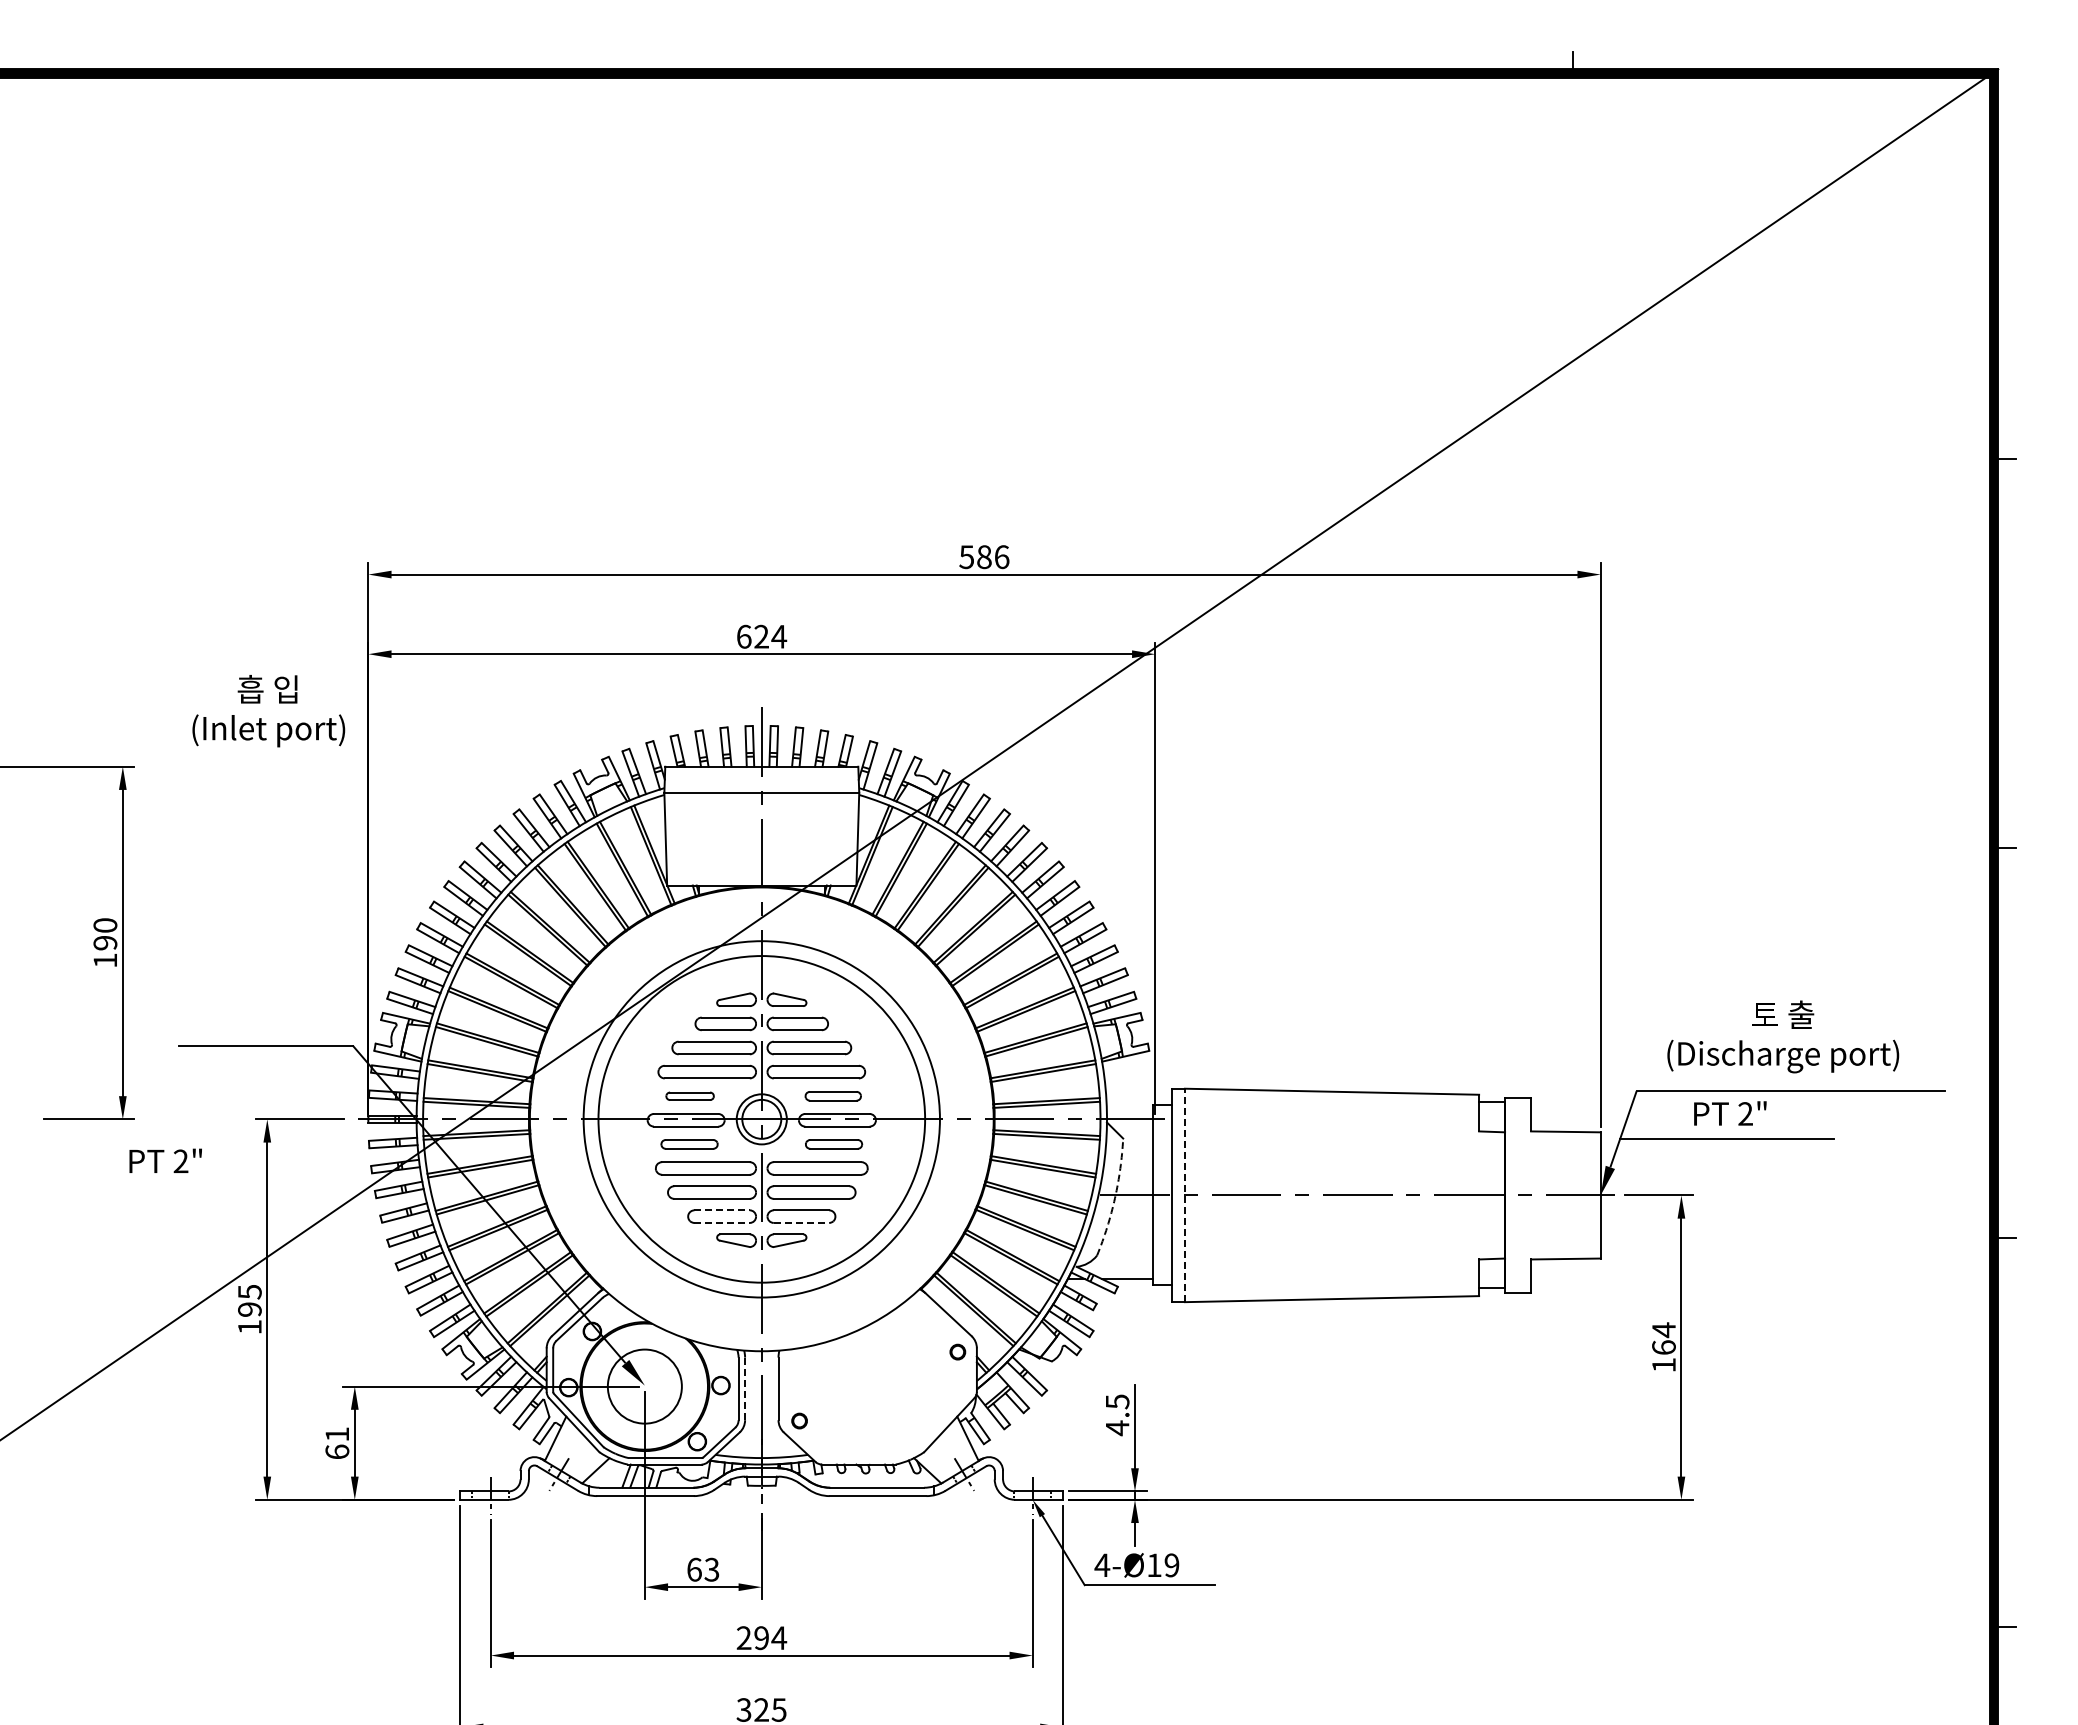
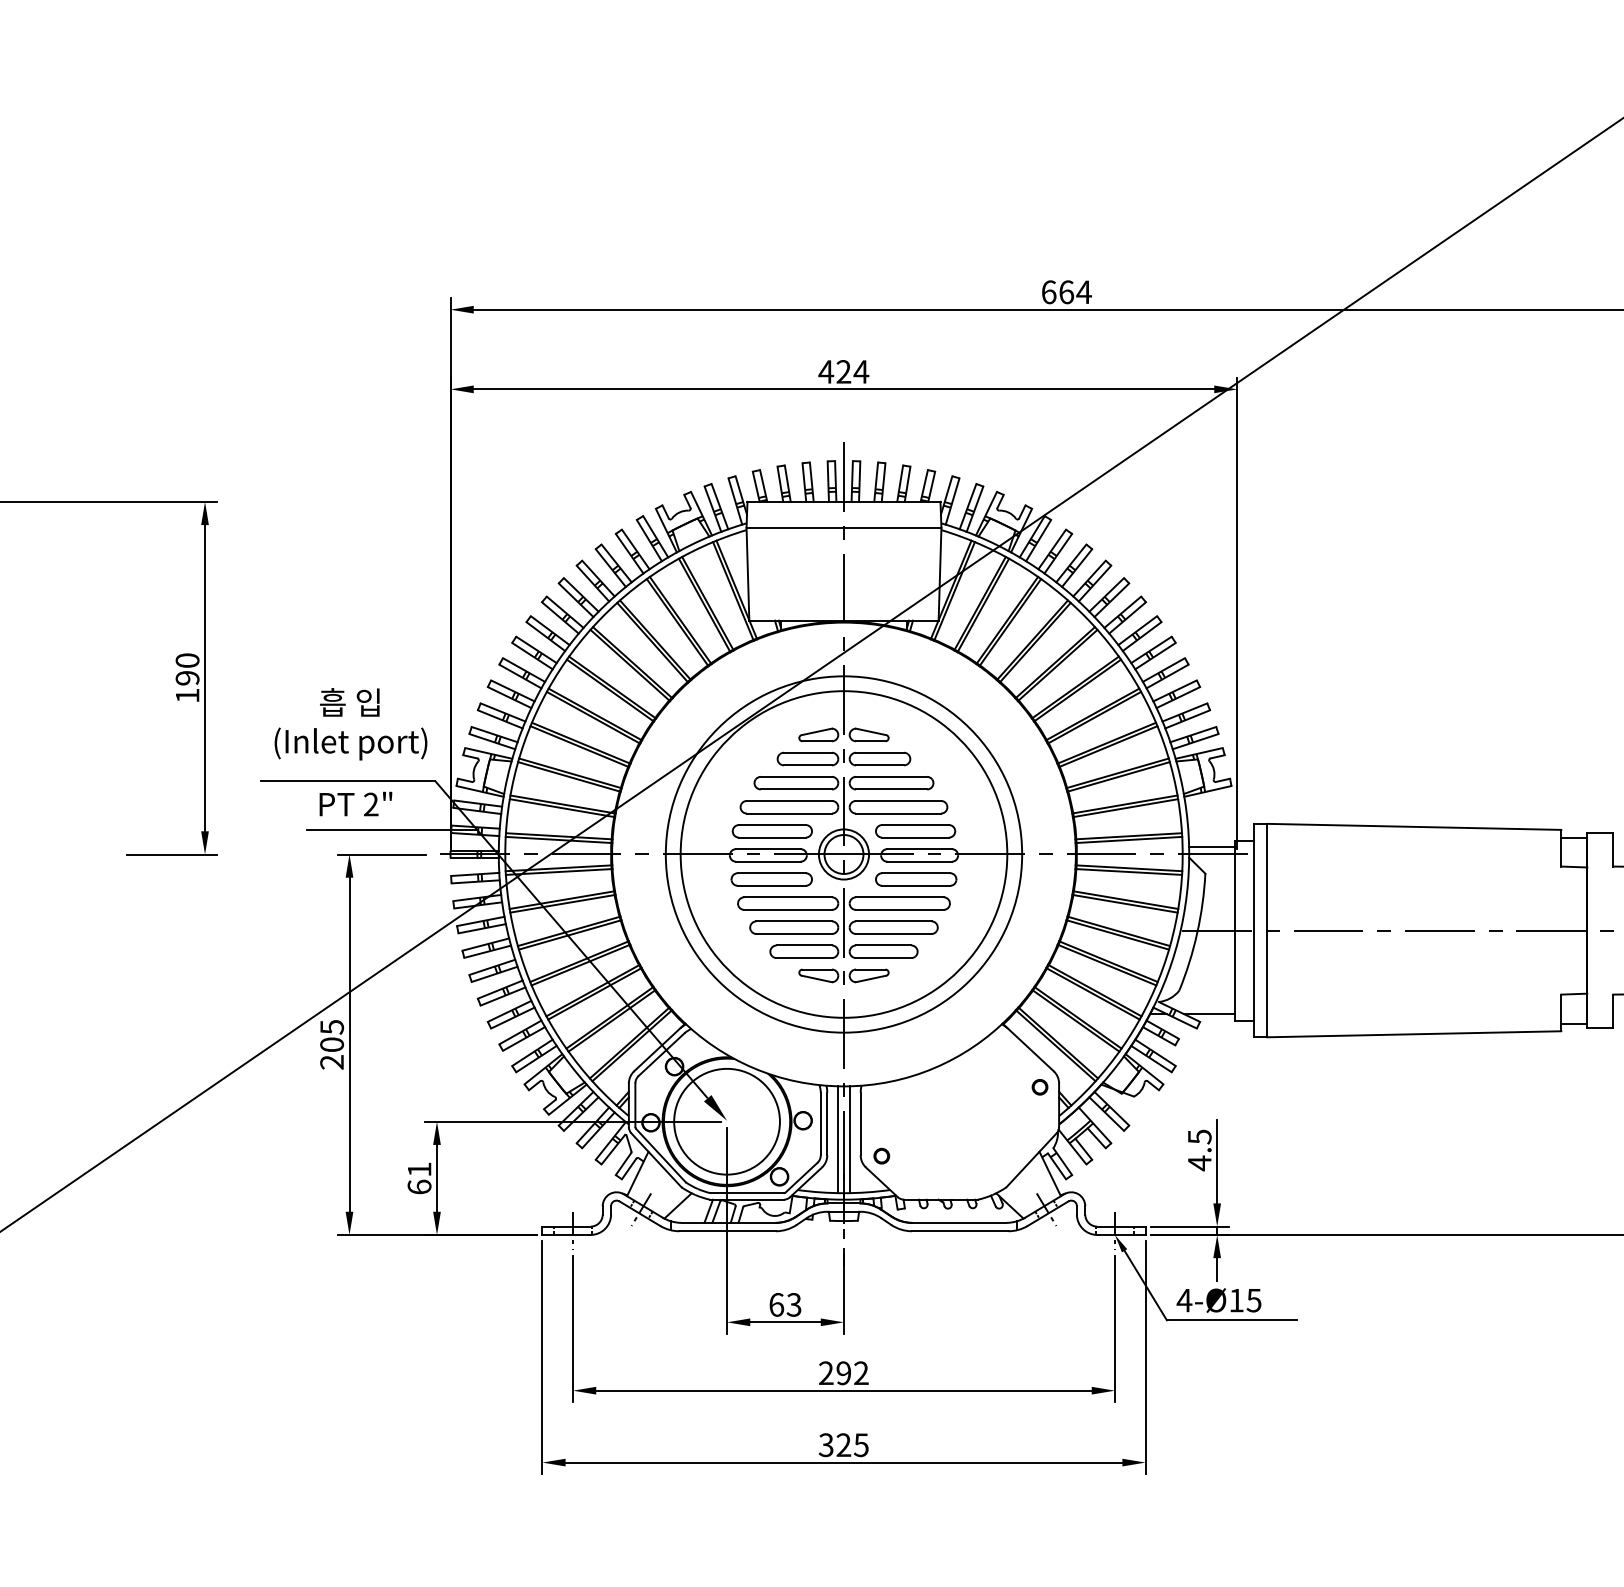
text: (984, 557) -> (1066, 292), 586 -> 664
text: (743, 636) -> (825, 371), 624 -> 424
text: (268, 711) -> (350, 724), moved
line: (309, 1094) -> (391, 829), added
part: (689, 1096) -> (771, 831), size x1.67
part: (832, 1096) -> (914, 831), size x1.43
line: (1129, 1111) -> (1211, 846), added
part: (689, 1144) -> (771, 879), size x1.43
part: (833, 1144) -> (915, 879), size x1.43
text: (165, 1160) -> (355, 803), moved
line: (1184, 1195) -> (1266, 930), dashed -> solid
arc: (1115, 1198) -> (1197, 933), dashed -> solid
line: (722, 1210) -> (804, 945), dashed -> solid
line: (722, 1222) -> (804, 957), dashed -> solid
line: (801, 1222) -> (883, 957), dashed -> solid
text: (249, 1318) -> (331, 1053), 195 -> 205
circle: (644, 1386) -> (726, 1121), size x1.43
line: (745, 1389) -> (827, 1124), dashed -> solid
line: (756, 1404) -> (838, 1139), added
line: (767, 1404) -> (849, 1139), added
text: (1171, 1565) -> (1253, 1300), 4-Ø19 -> 4-Ø15
text: (779, 1637) -> (861, 1372), 294 -> 292

